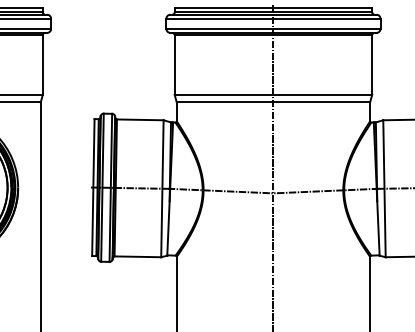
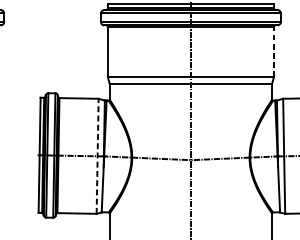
line: (372, 65) -> (274, 52), solid -> dashed
line: (162, 188) -> (97, 156), solid -> dashed

